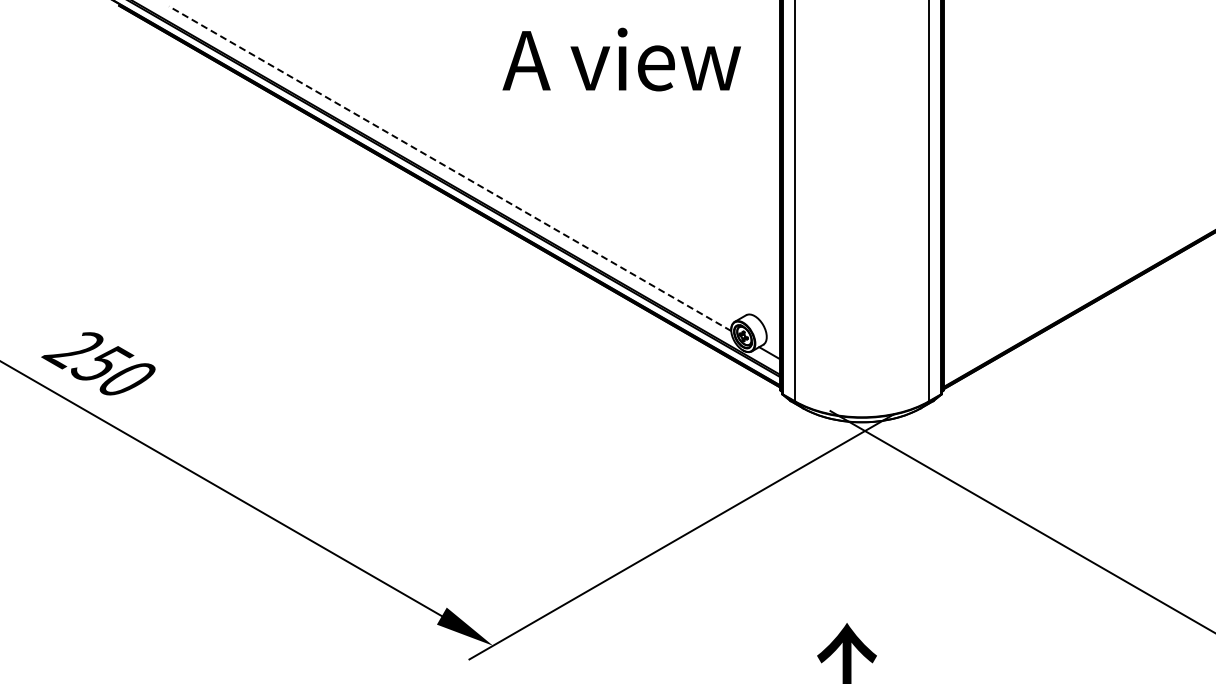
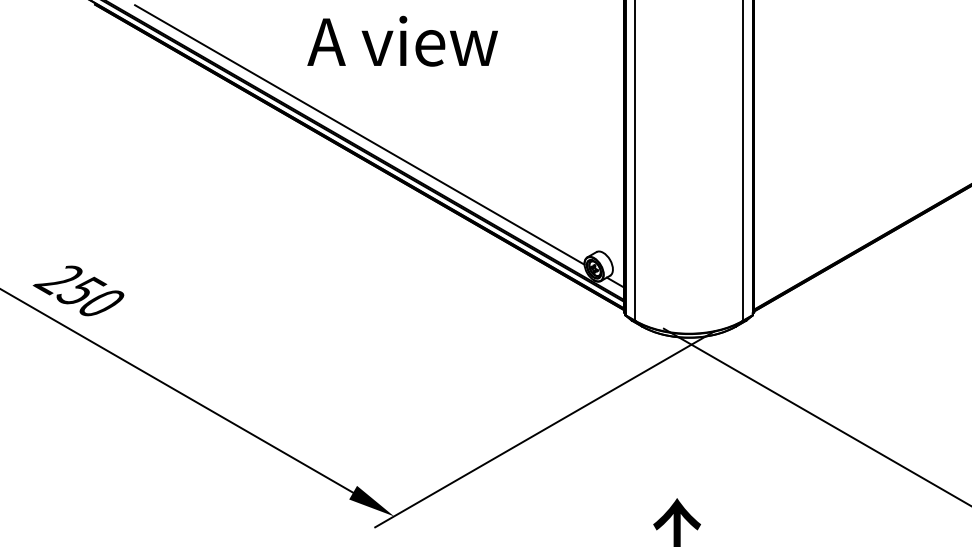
text: (621, 59) -> (402, 41), moved
line: (450, 168) -> (360, 134), dashed -> solid

